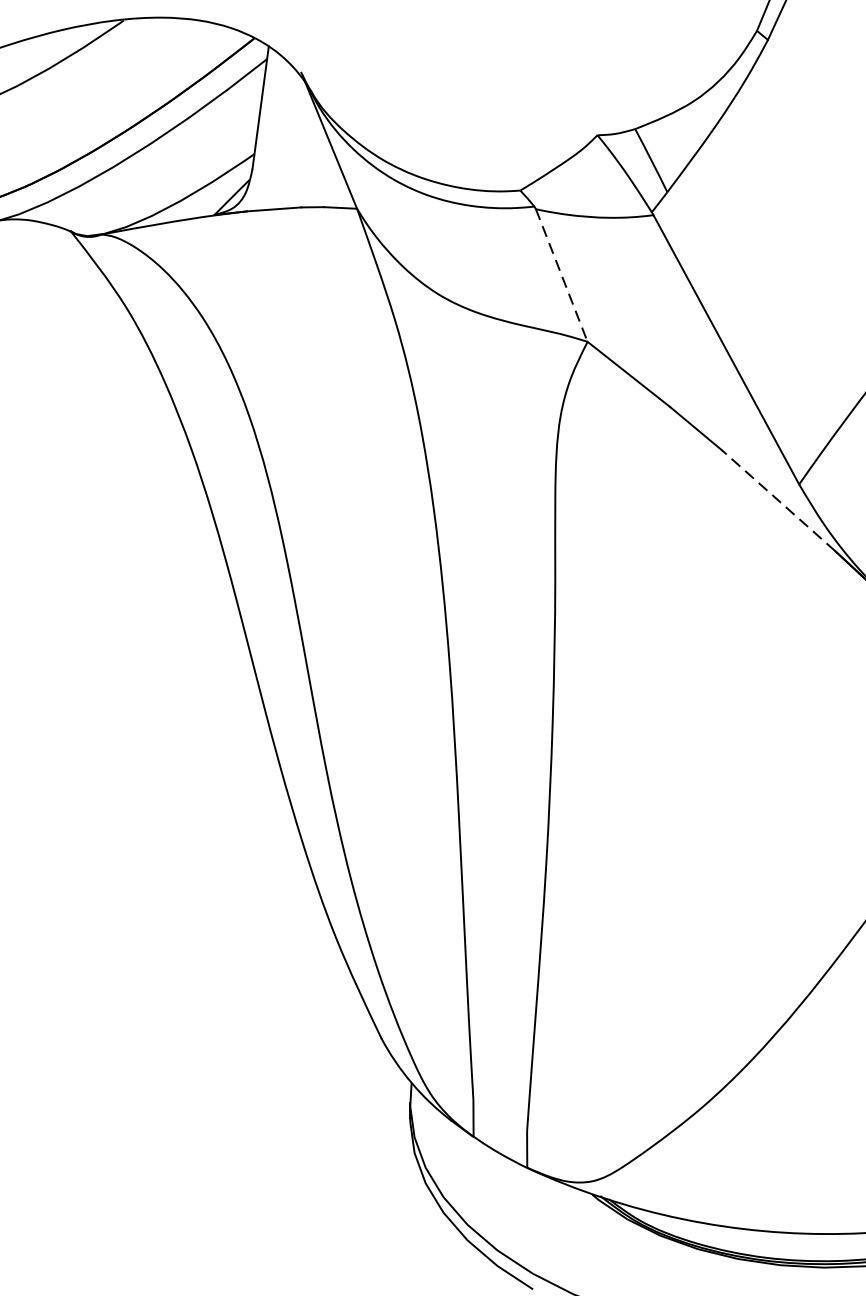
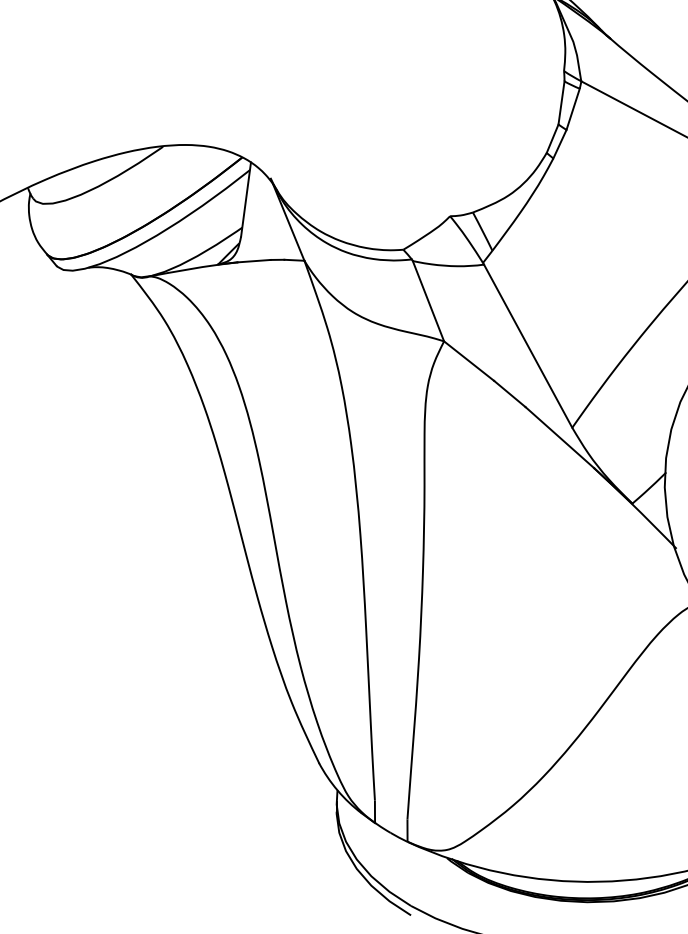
line: (561, 275) -> (428, 301), dashed -> solid
line: (778, 500) -> (559, 437), dashed -> solid

